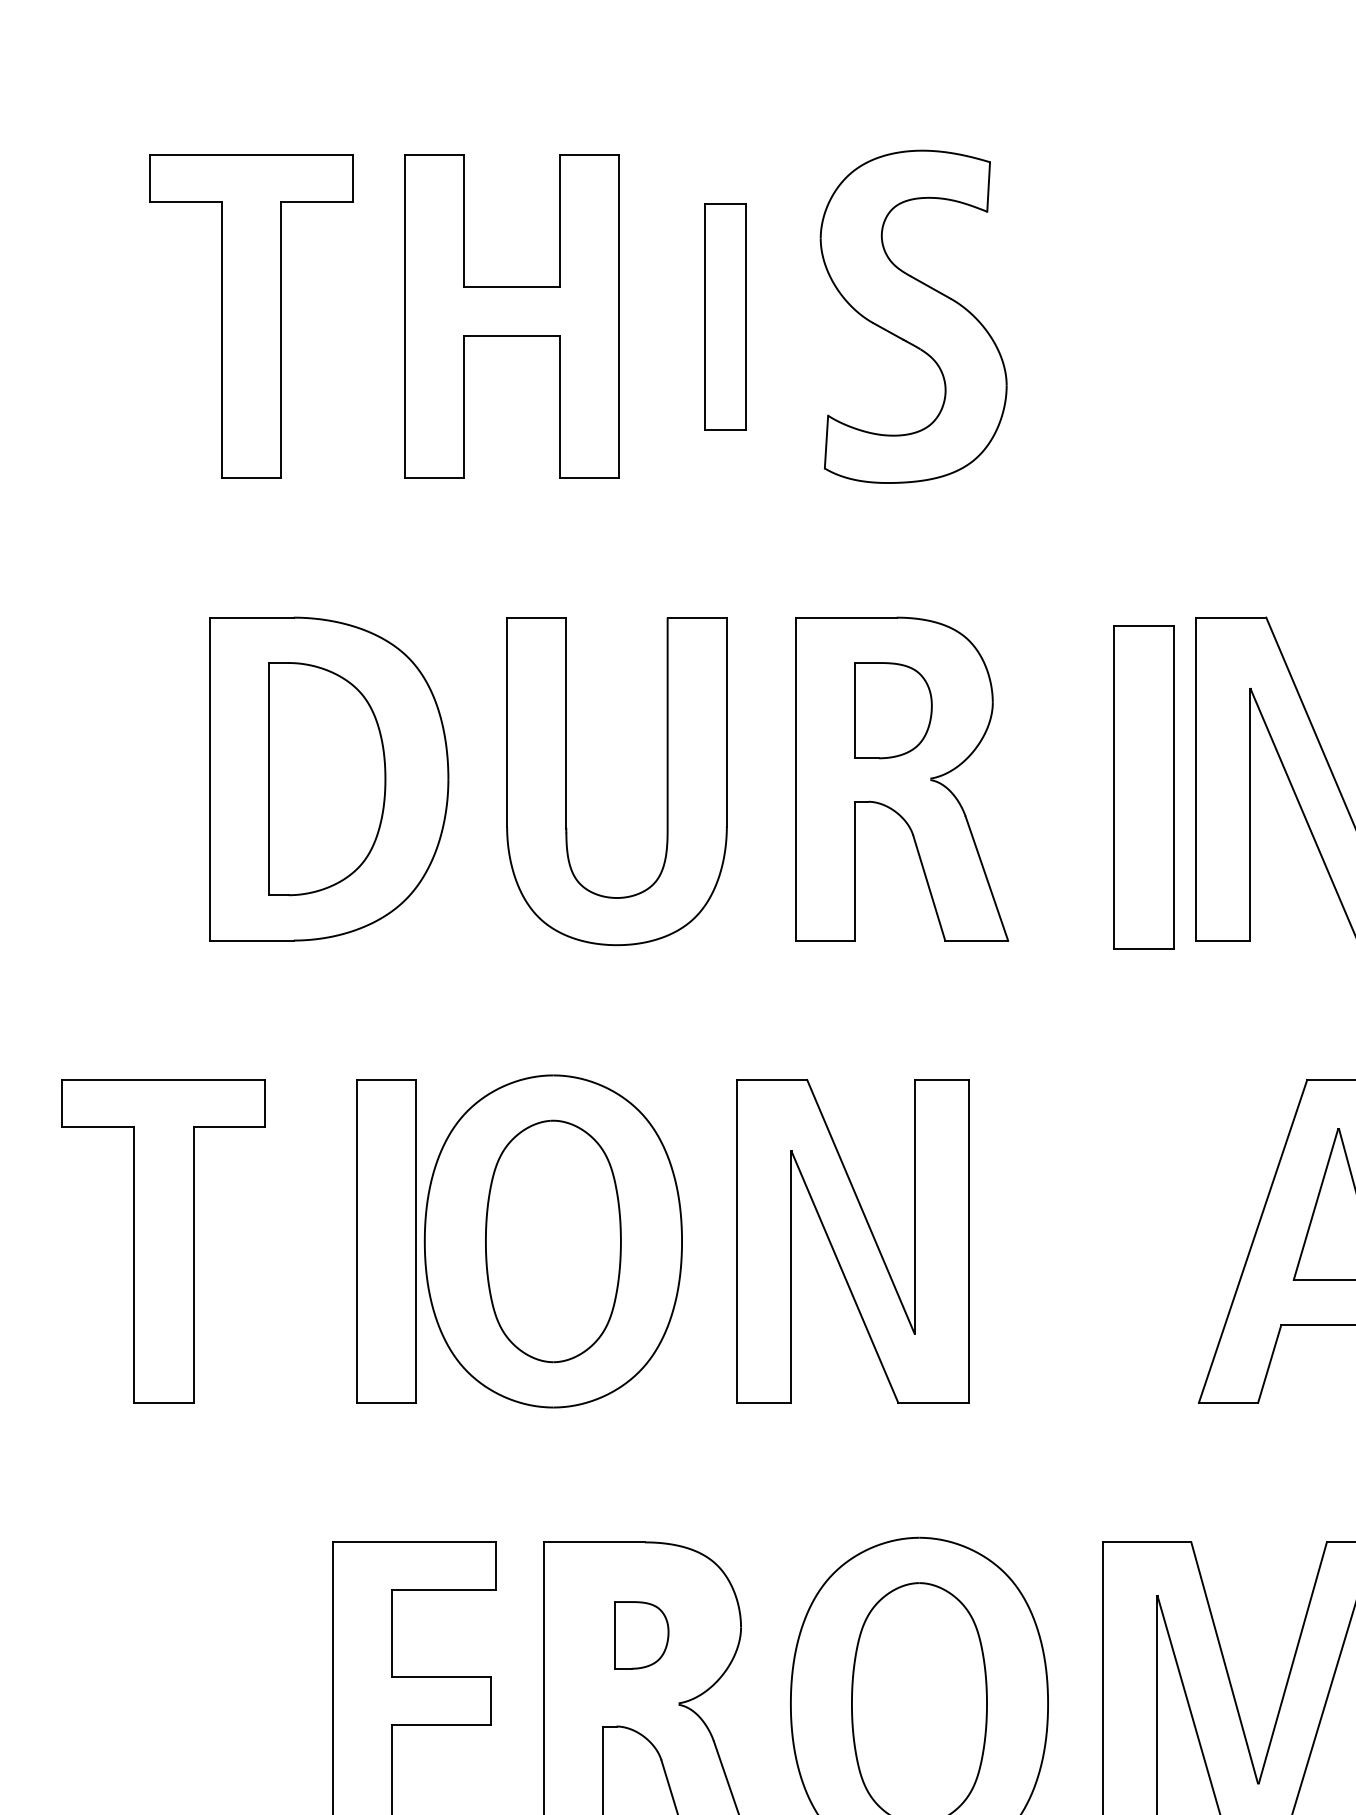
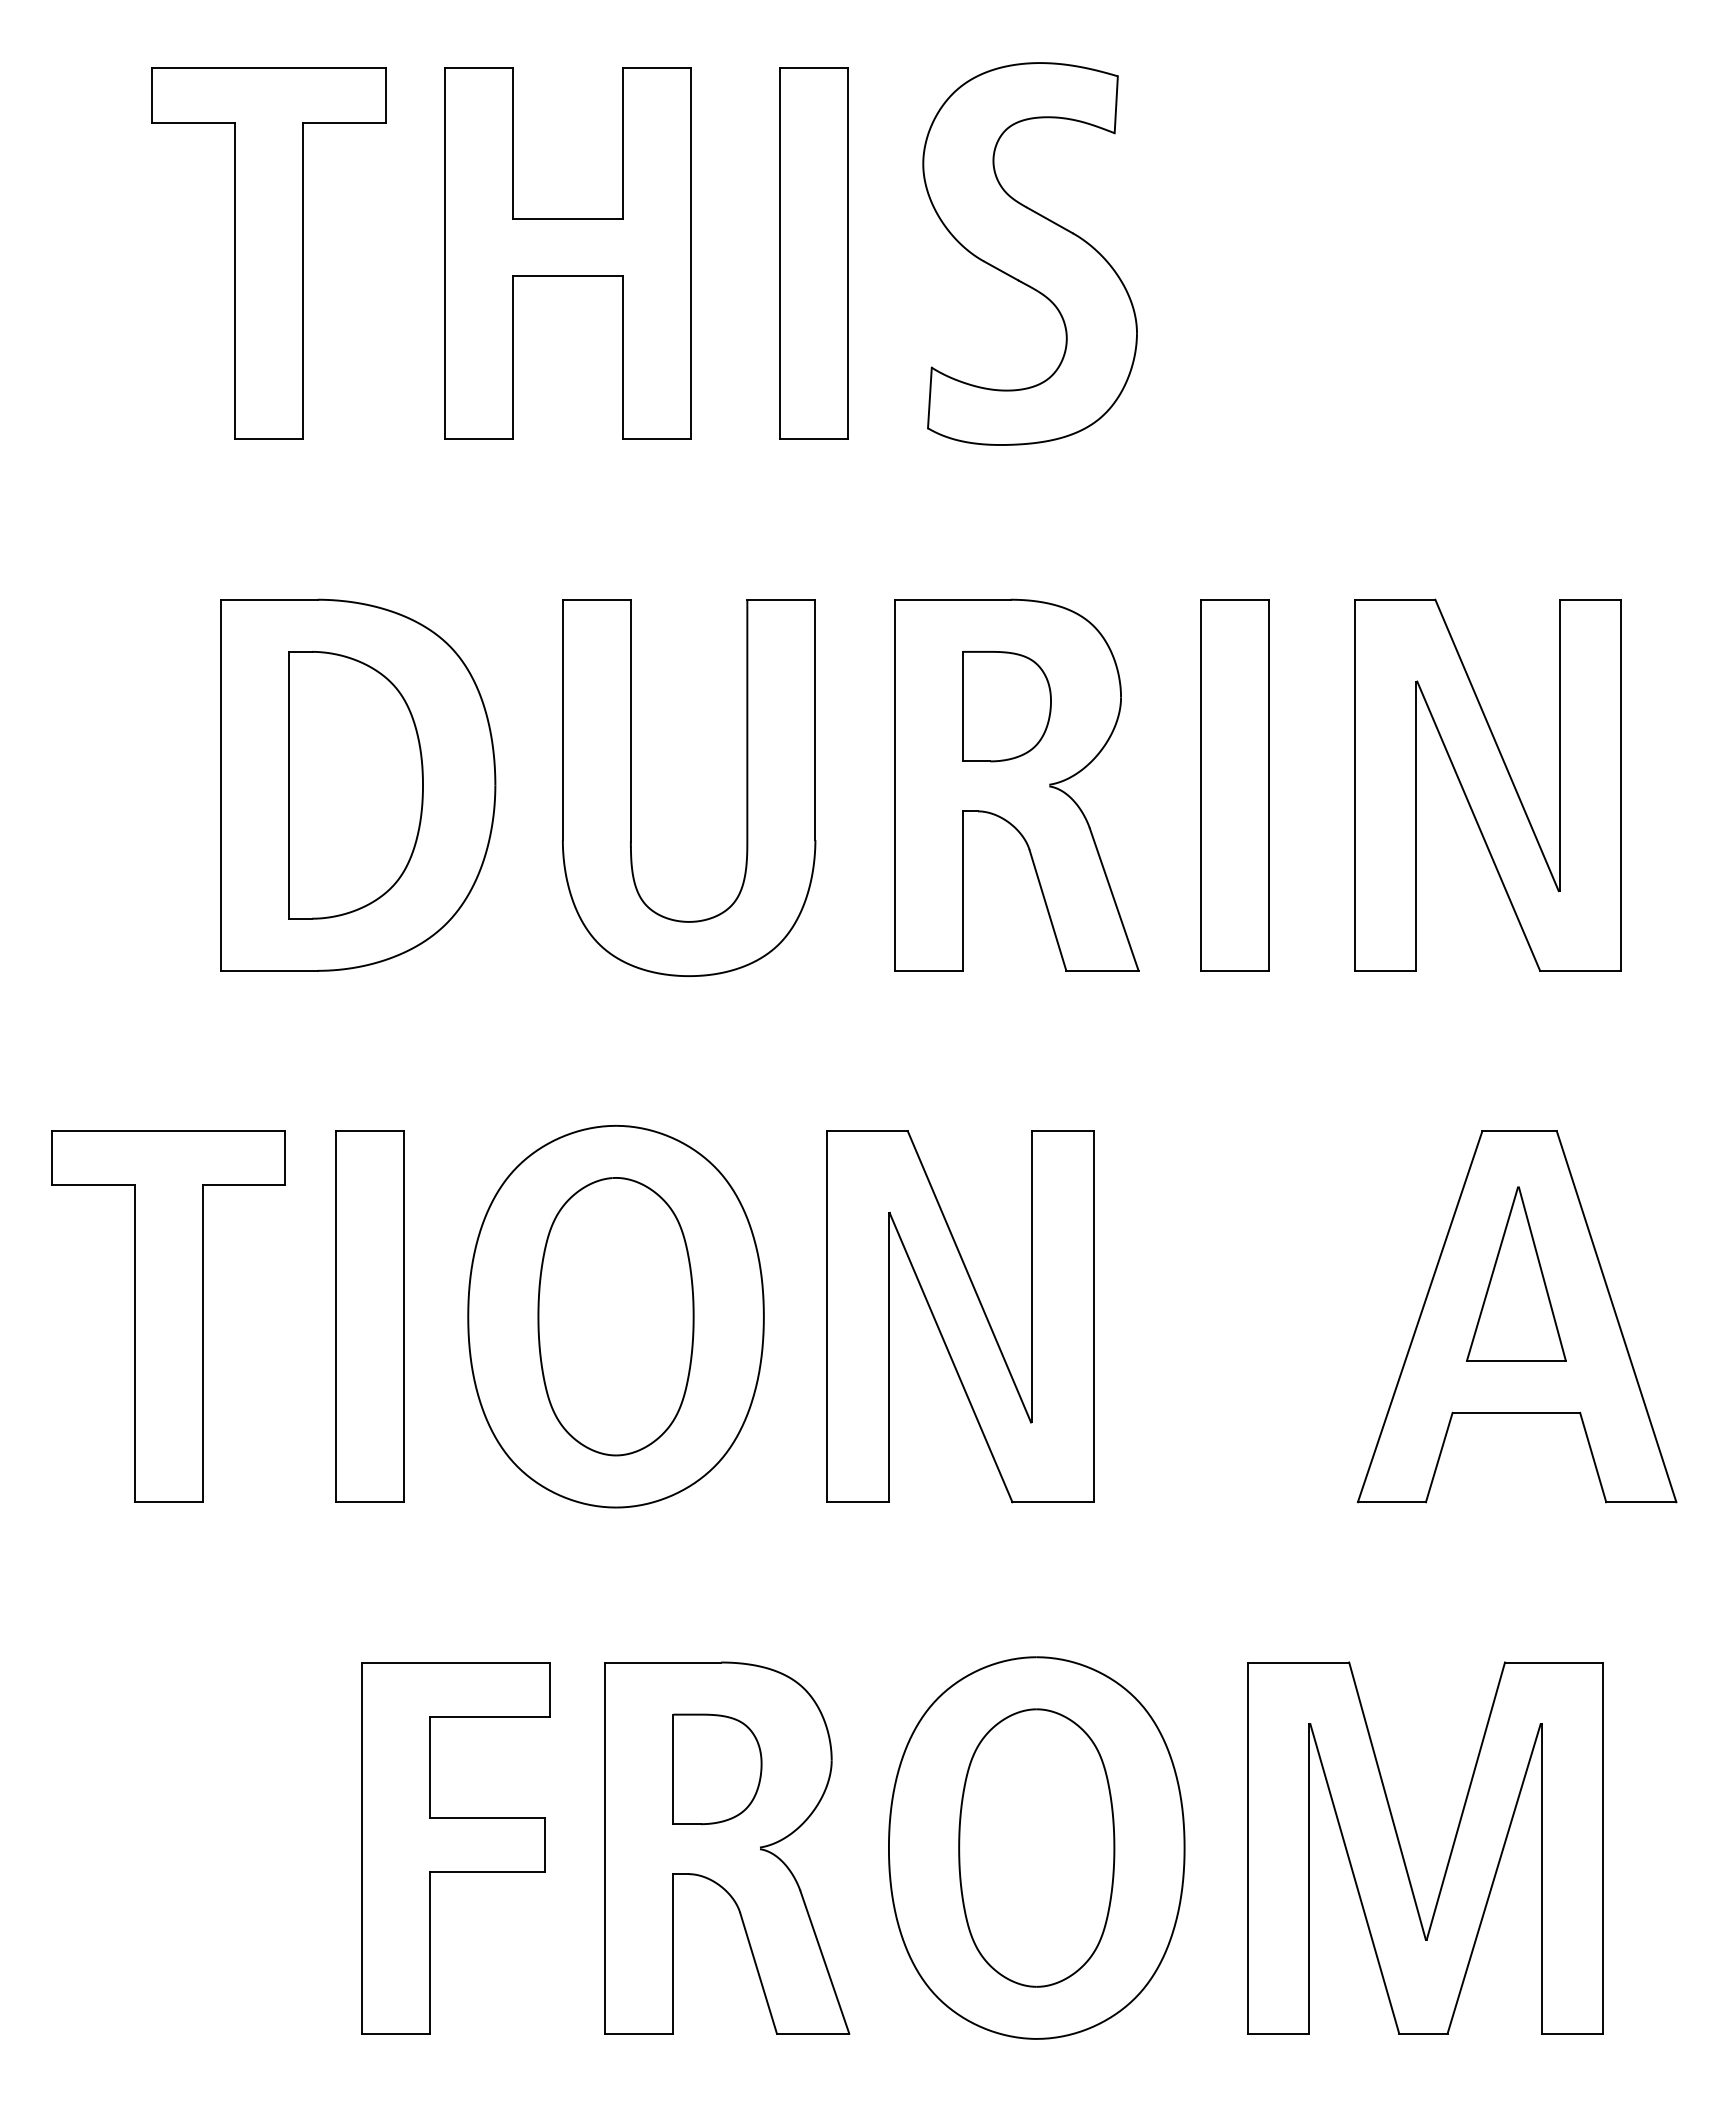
part: (725, 316) -> (813, 253), size x1.43
part: (1143, 787) -> (1234, 785), moved
part: (385, 1241) -> (369, 1316), moved
part: (641, 1635) -> (717, 1769), size x1.43

